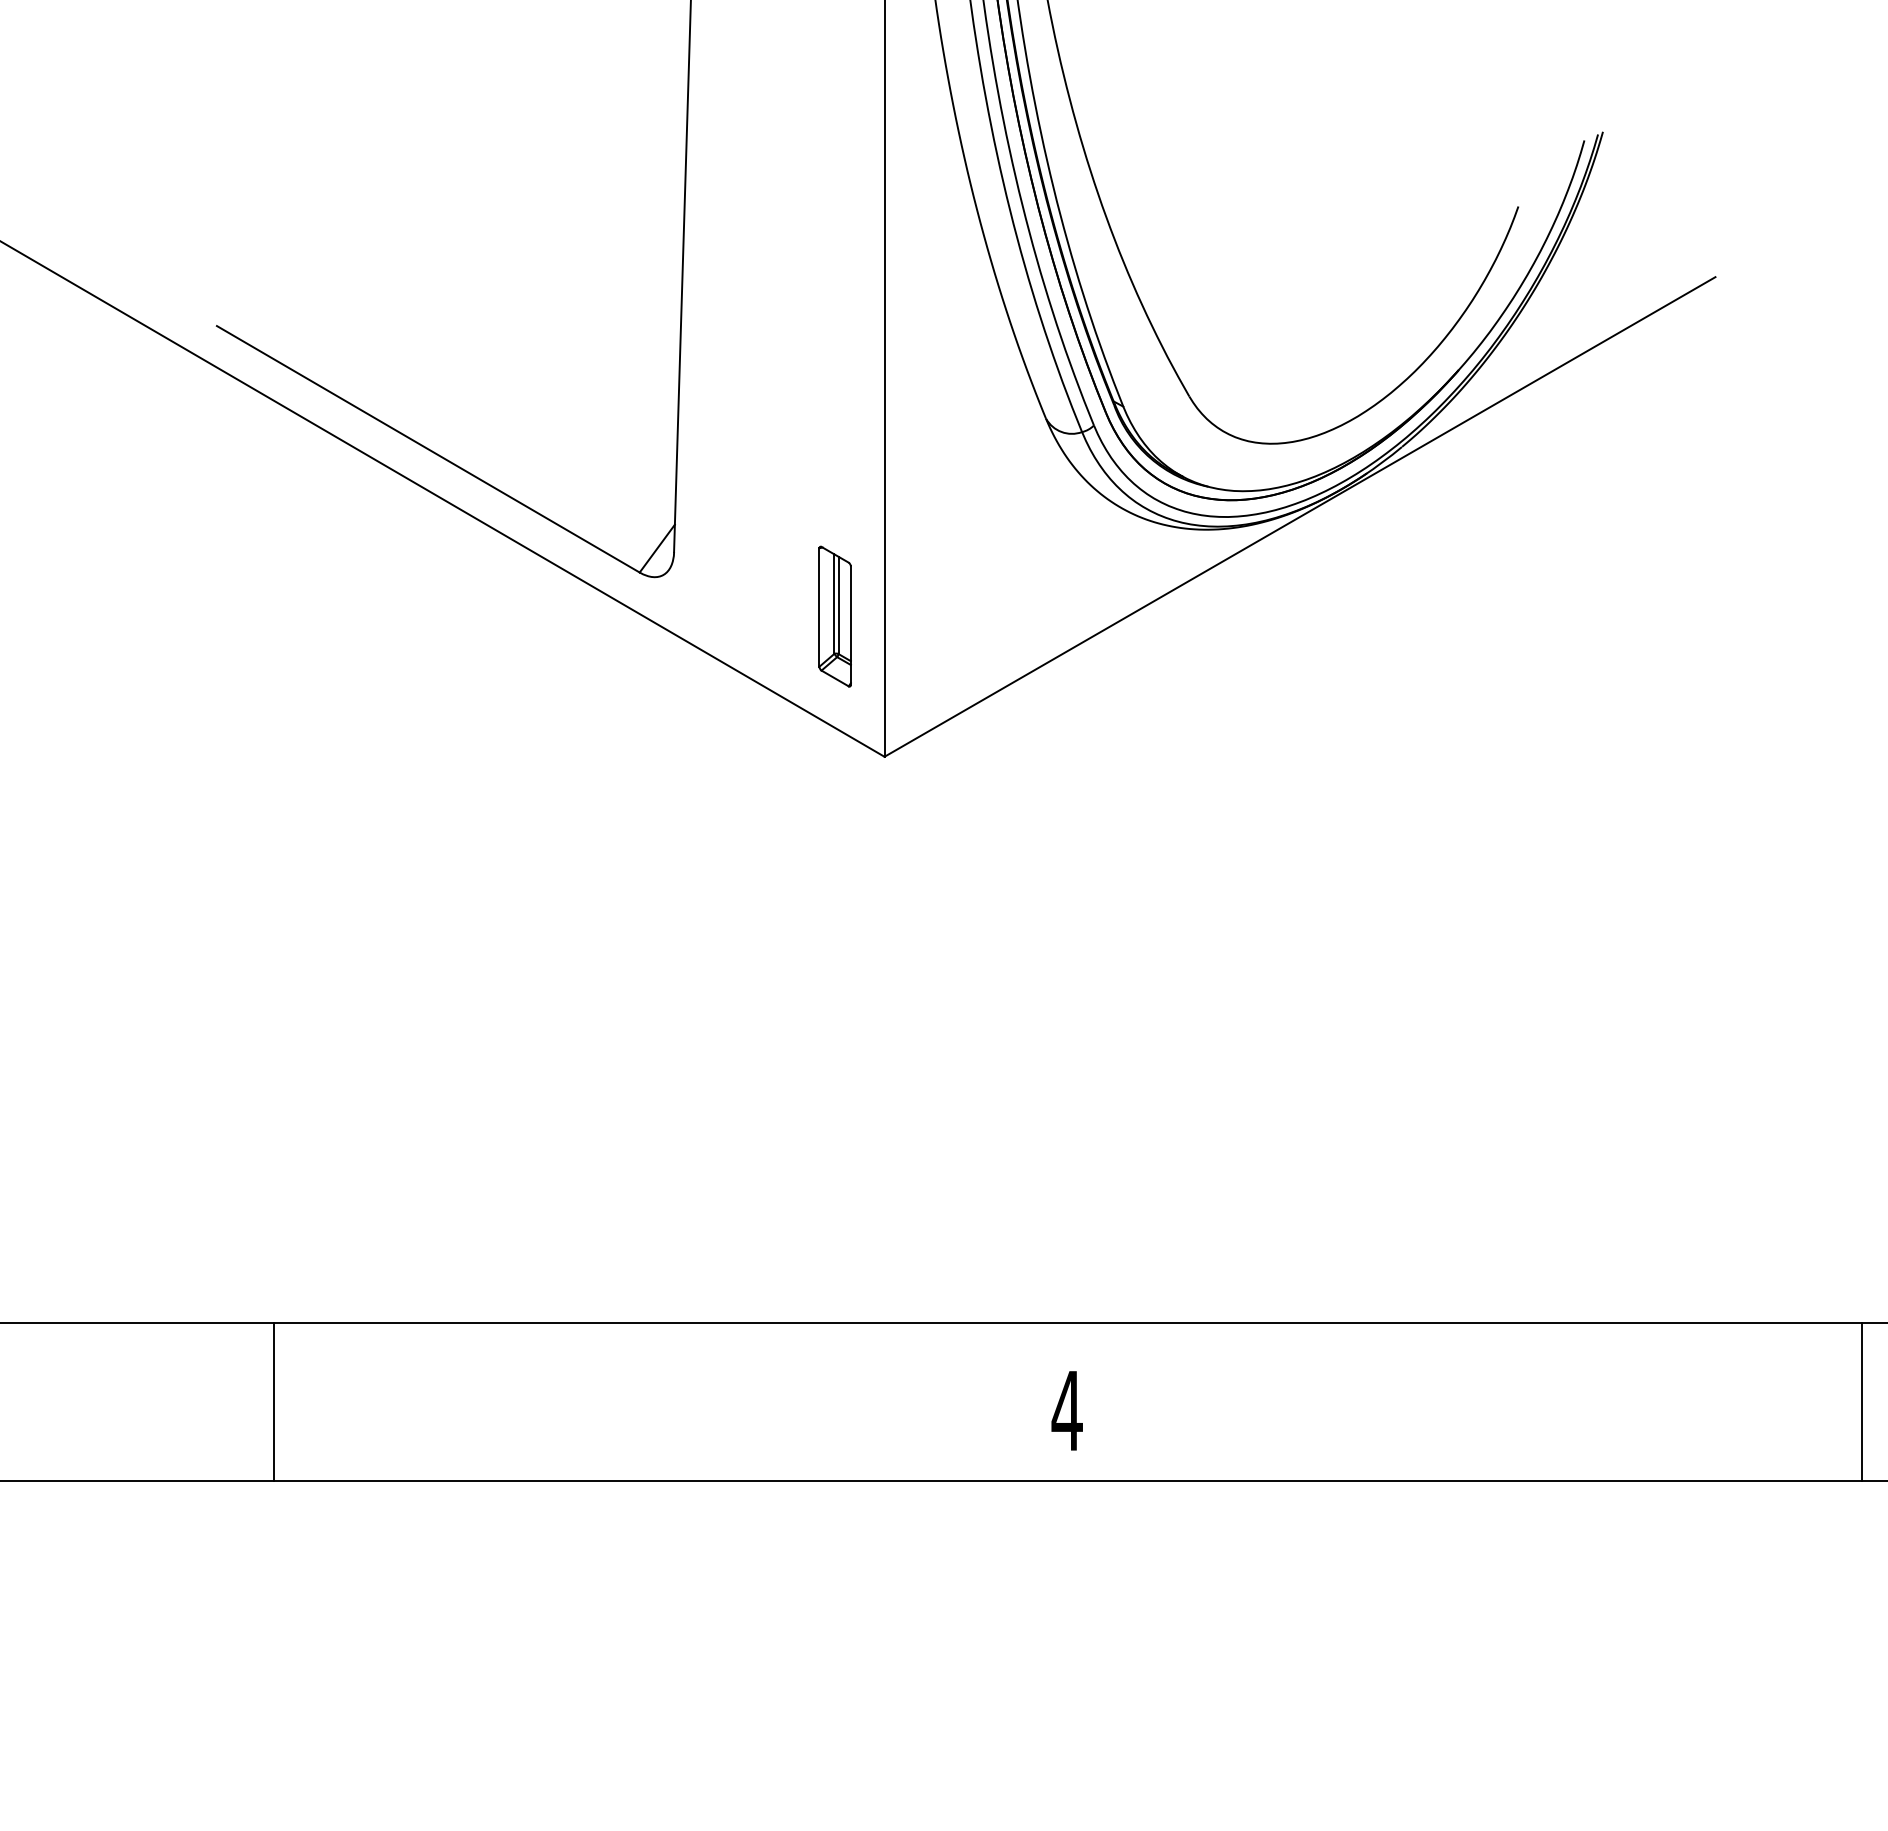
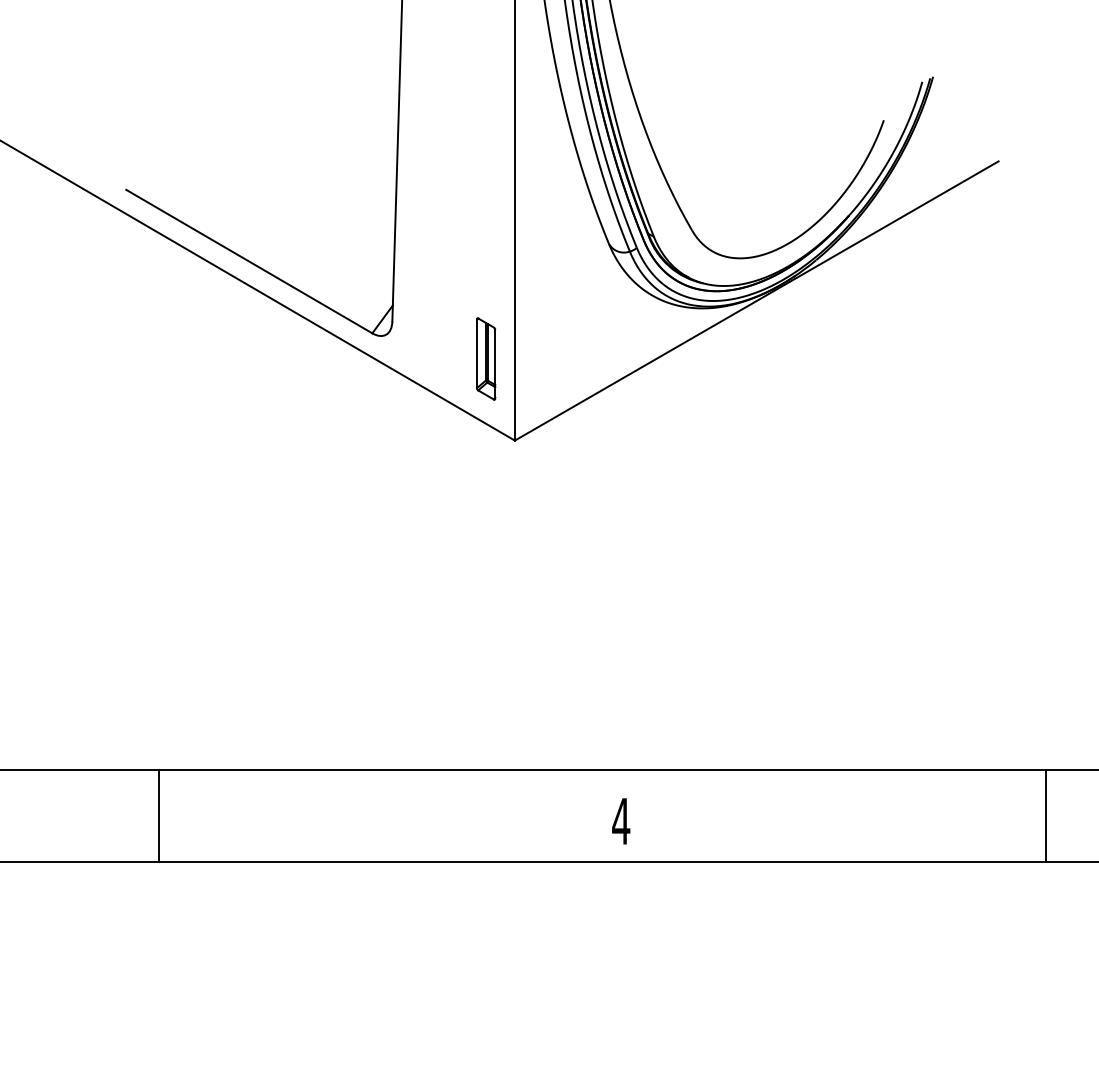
line: (1861, 1402) -> (1045, 816), moved

